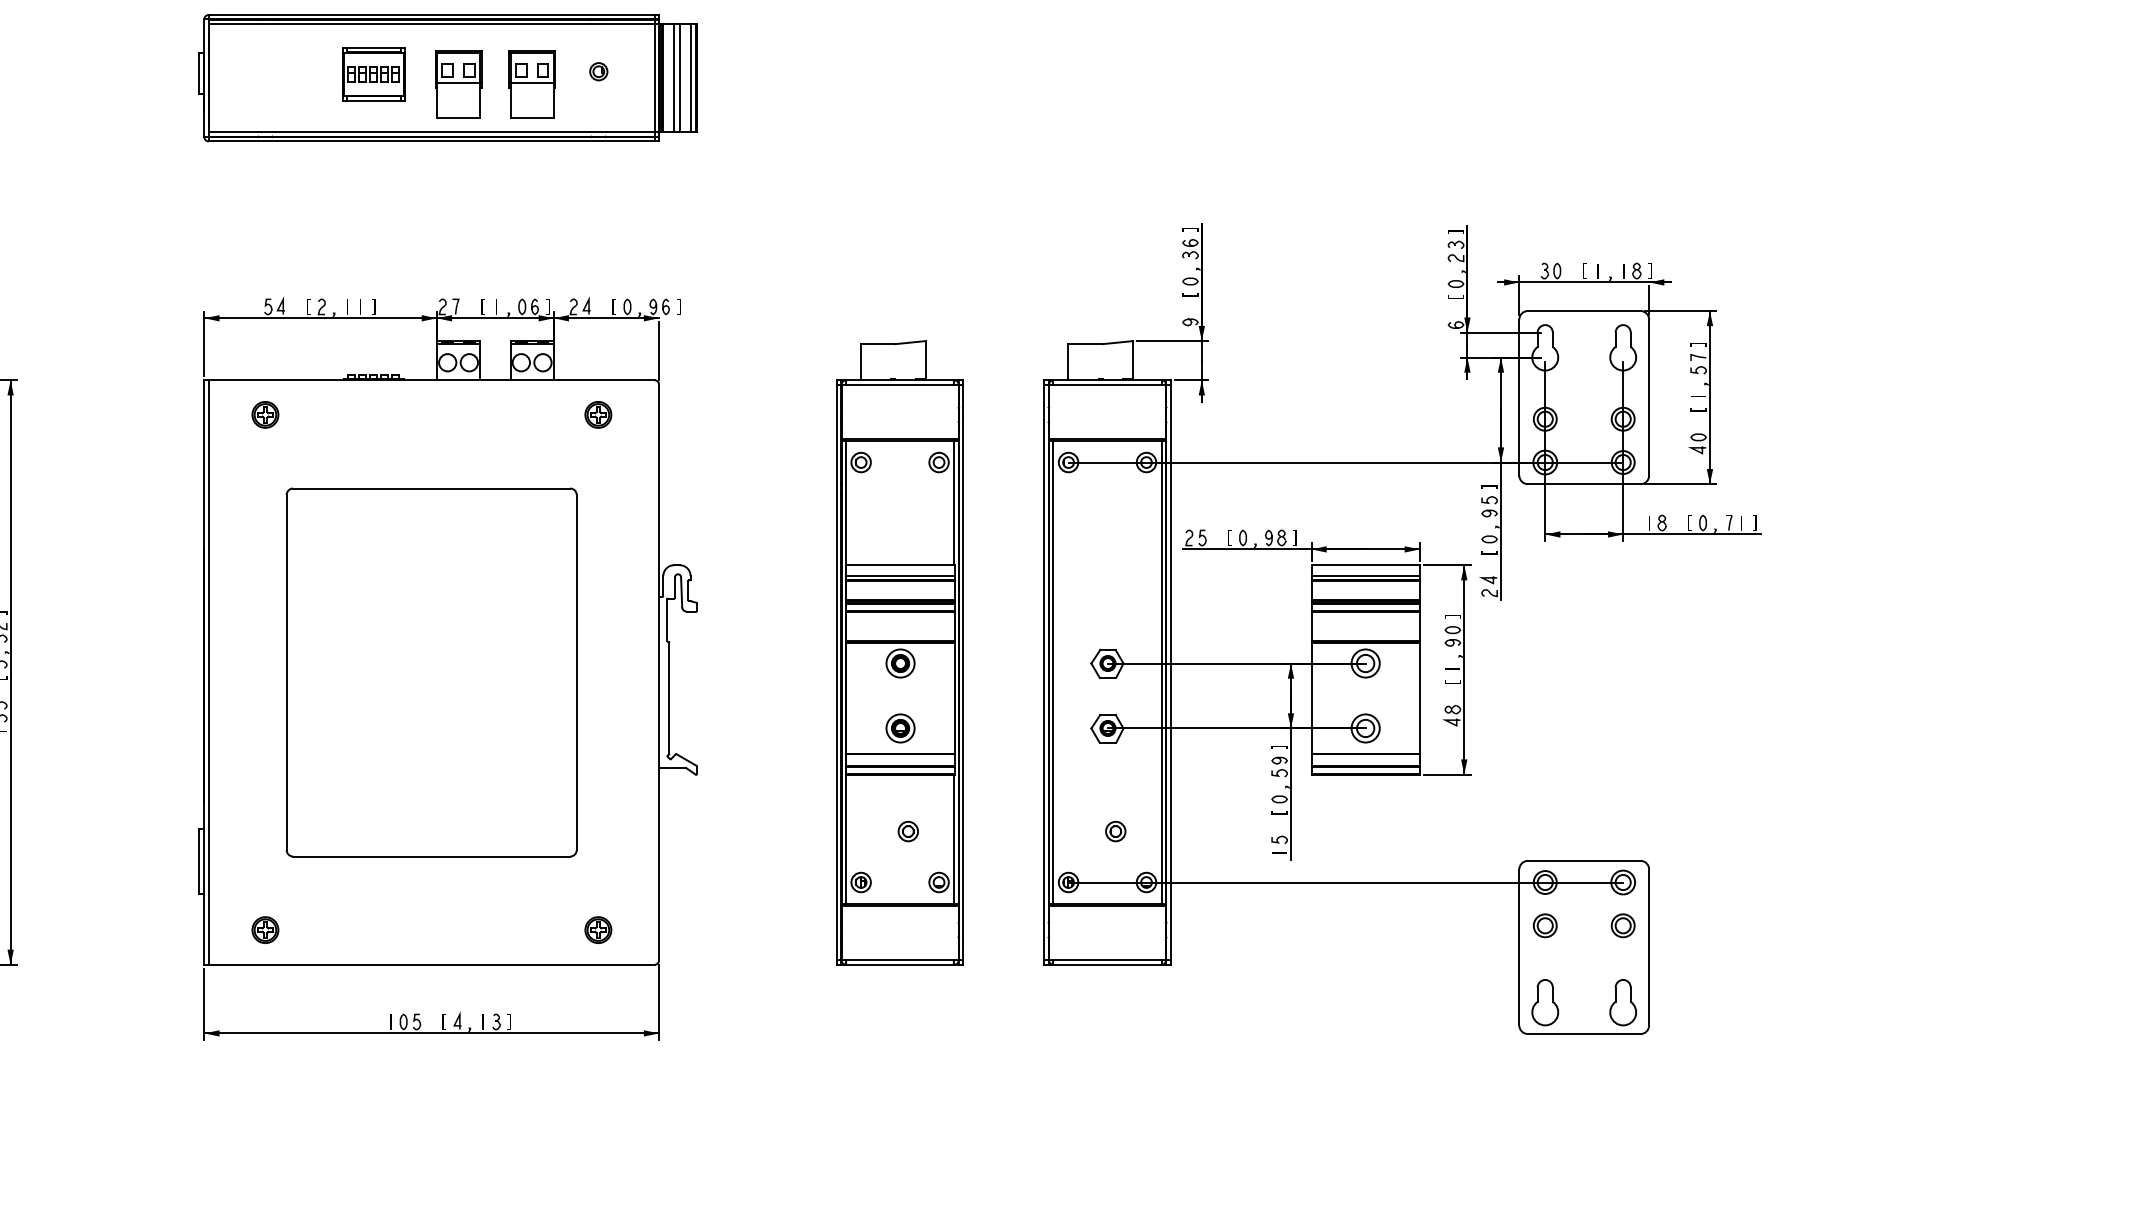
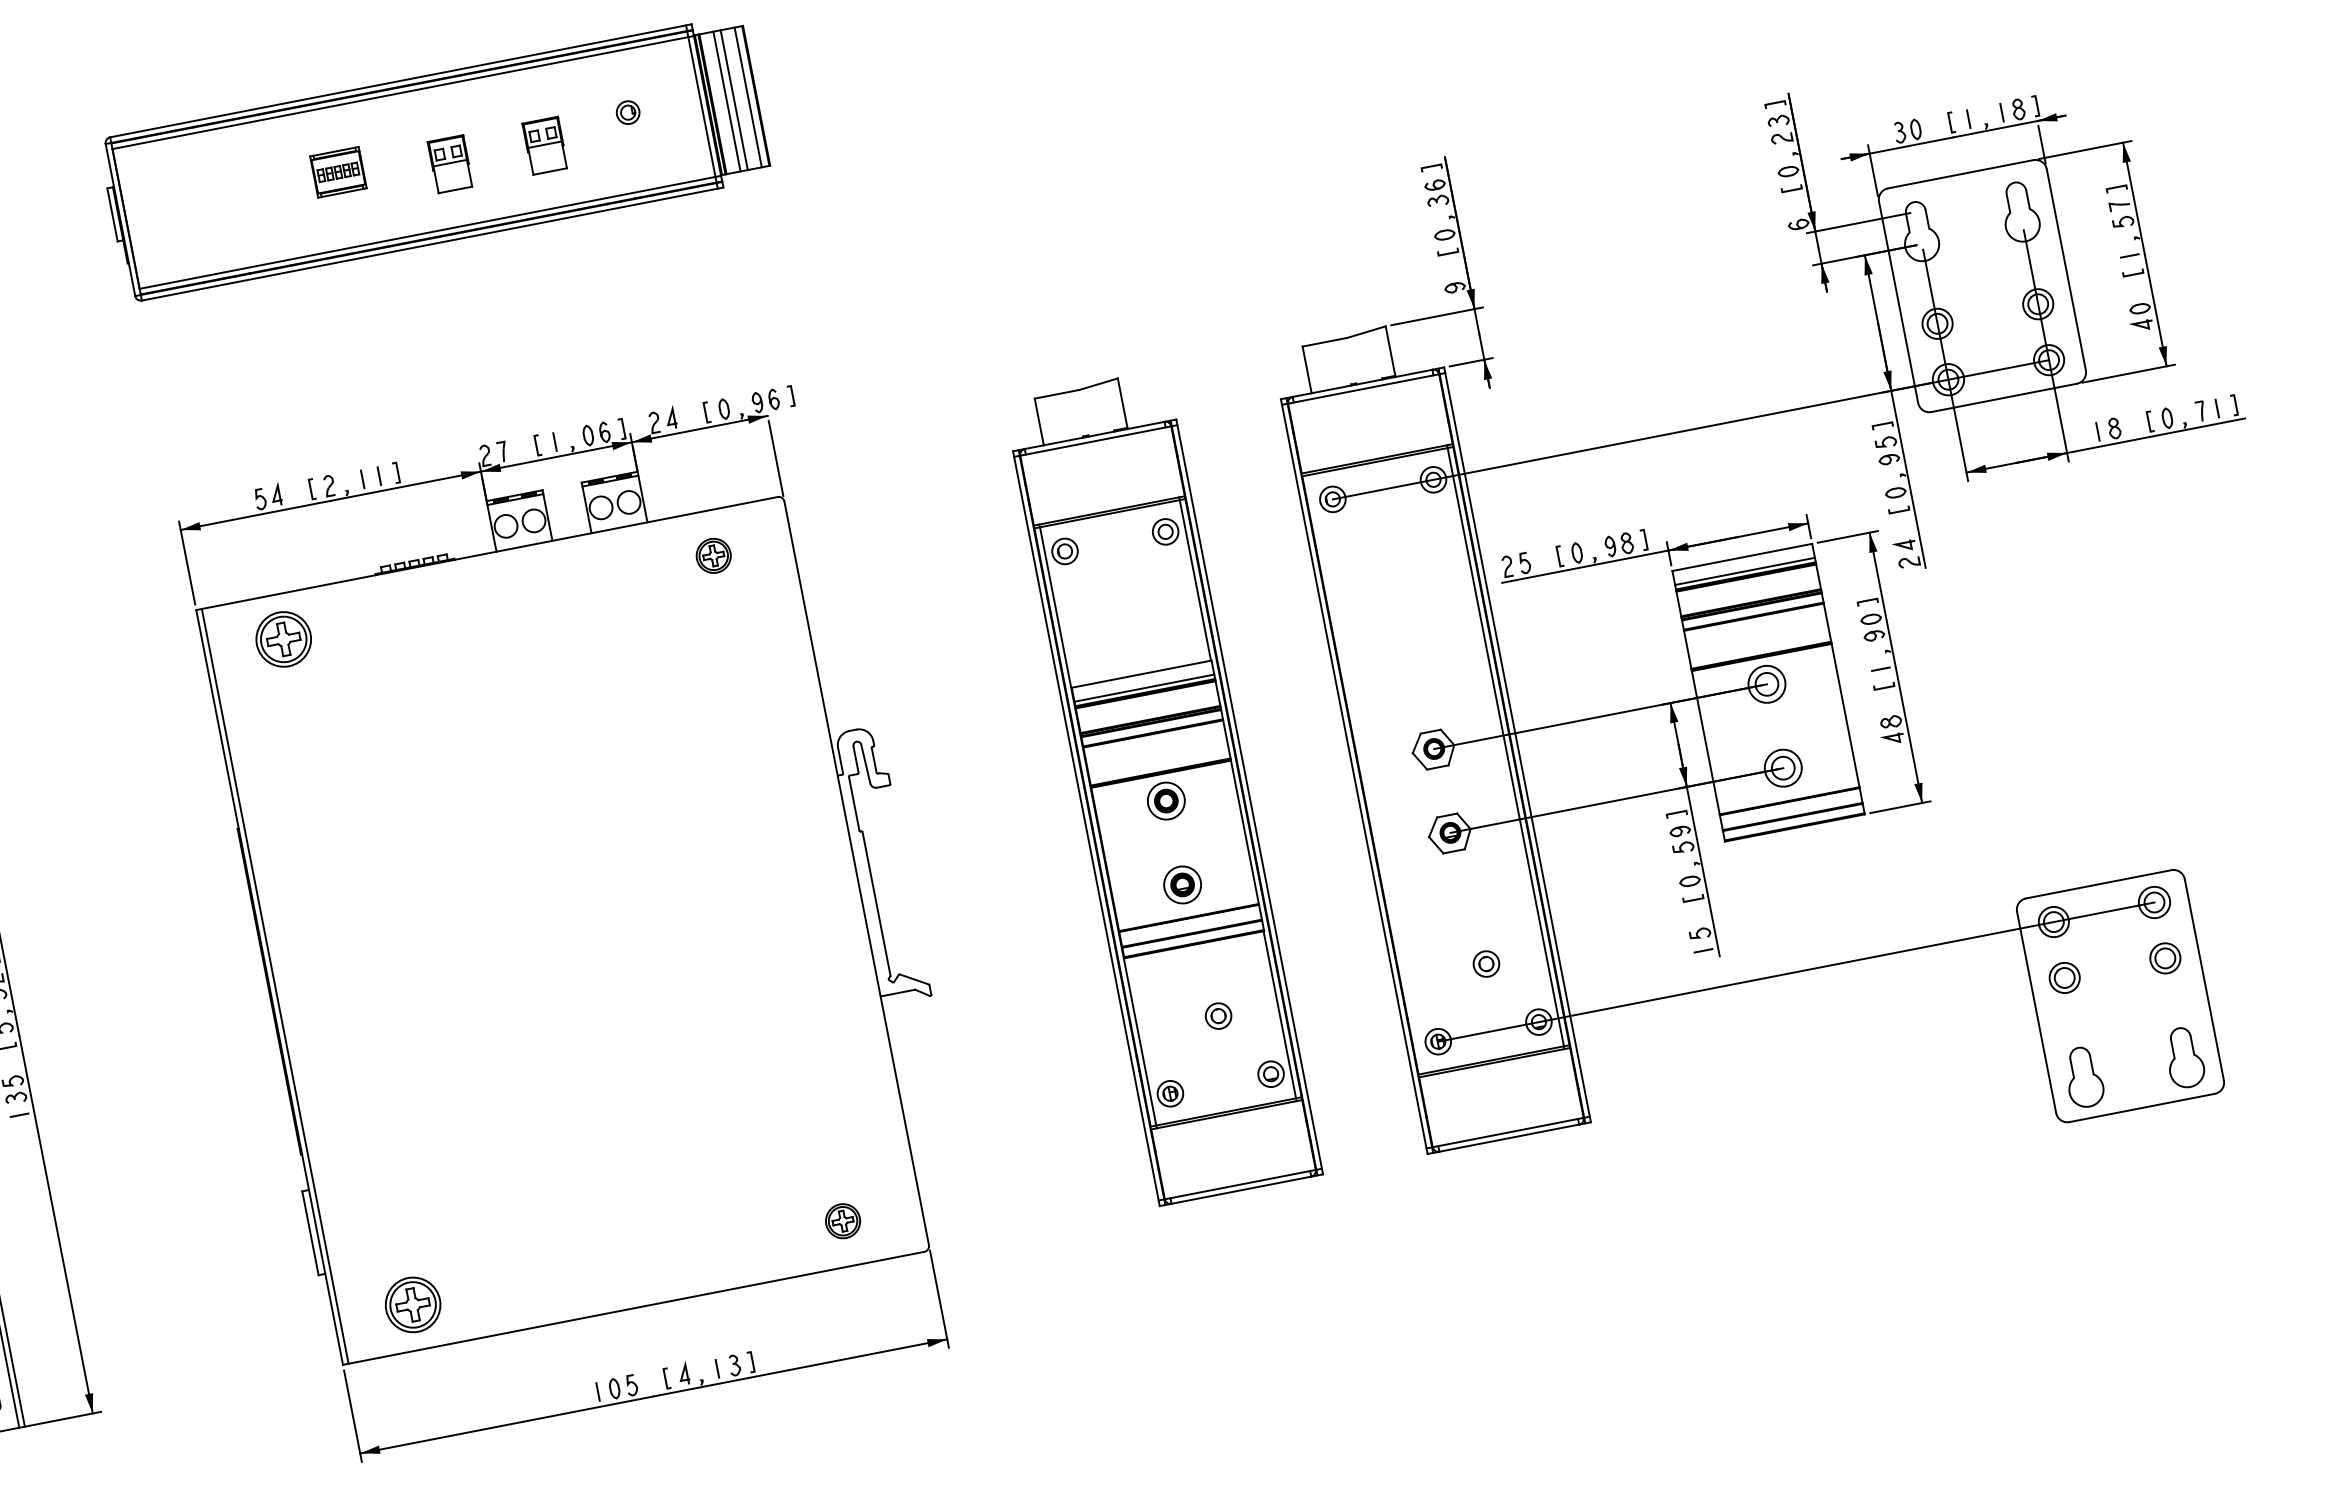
part: (373, 74) -> (337, 172), size x0.6
part: (458, 84) -> (450, 164), size x0.6
part: (531, 84) -> (544, 146), size x0.6
part: (265, 414) -> (283, 638), size x1.6
part: (431, 672) -> (562, 930), removed
line: (1053, 672) -> (1366, 774), removed
part: (265, 929) -> (413, 1303), size x1.6

